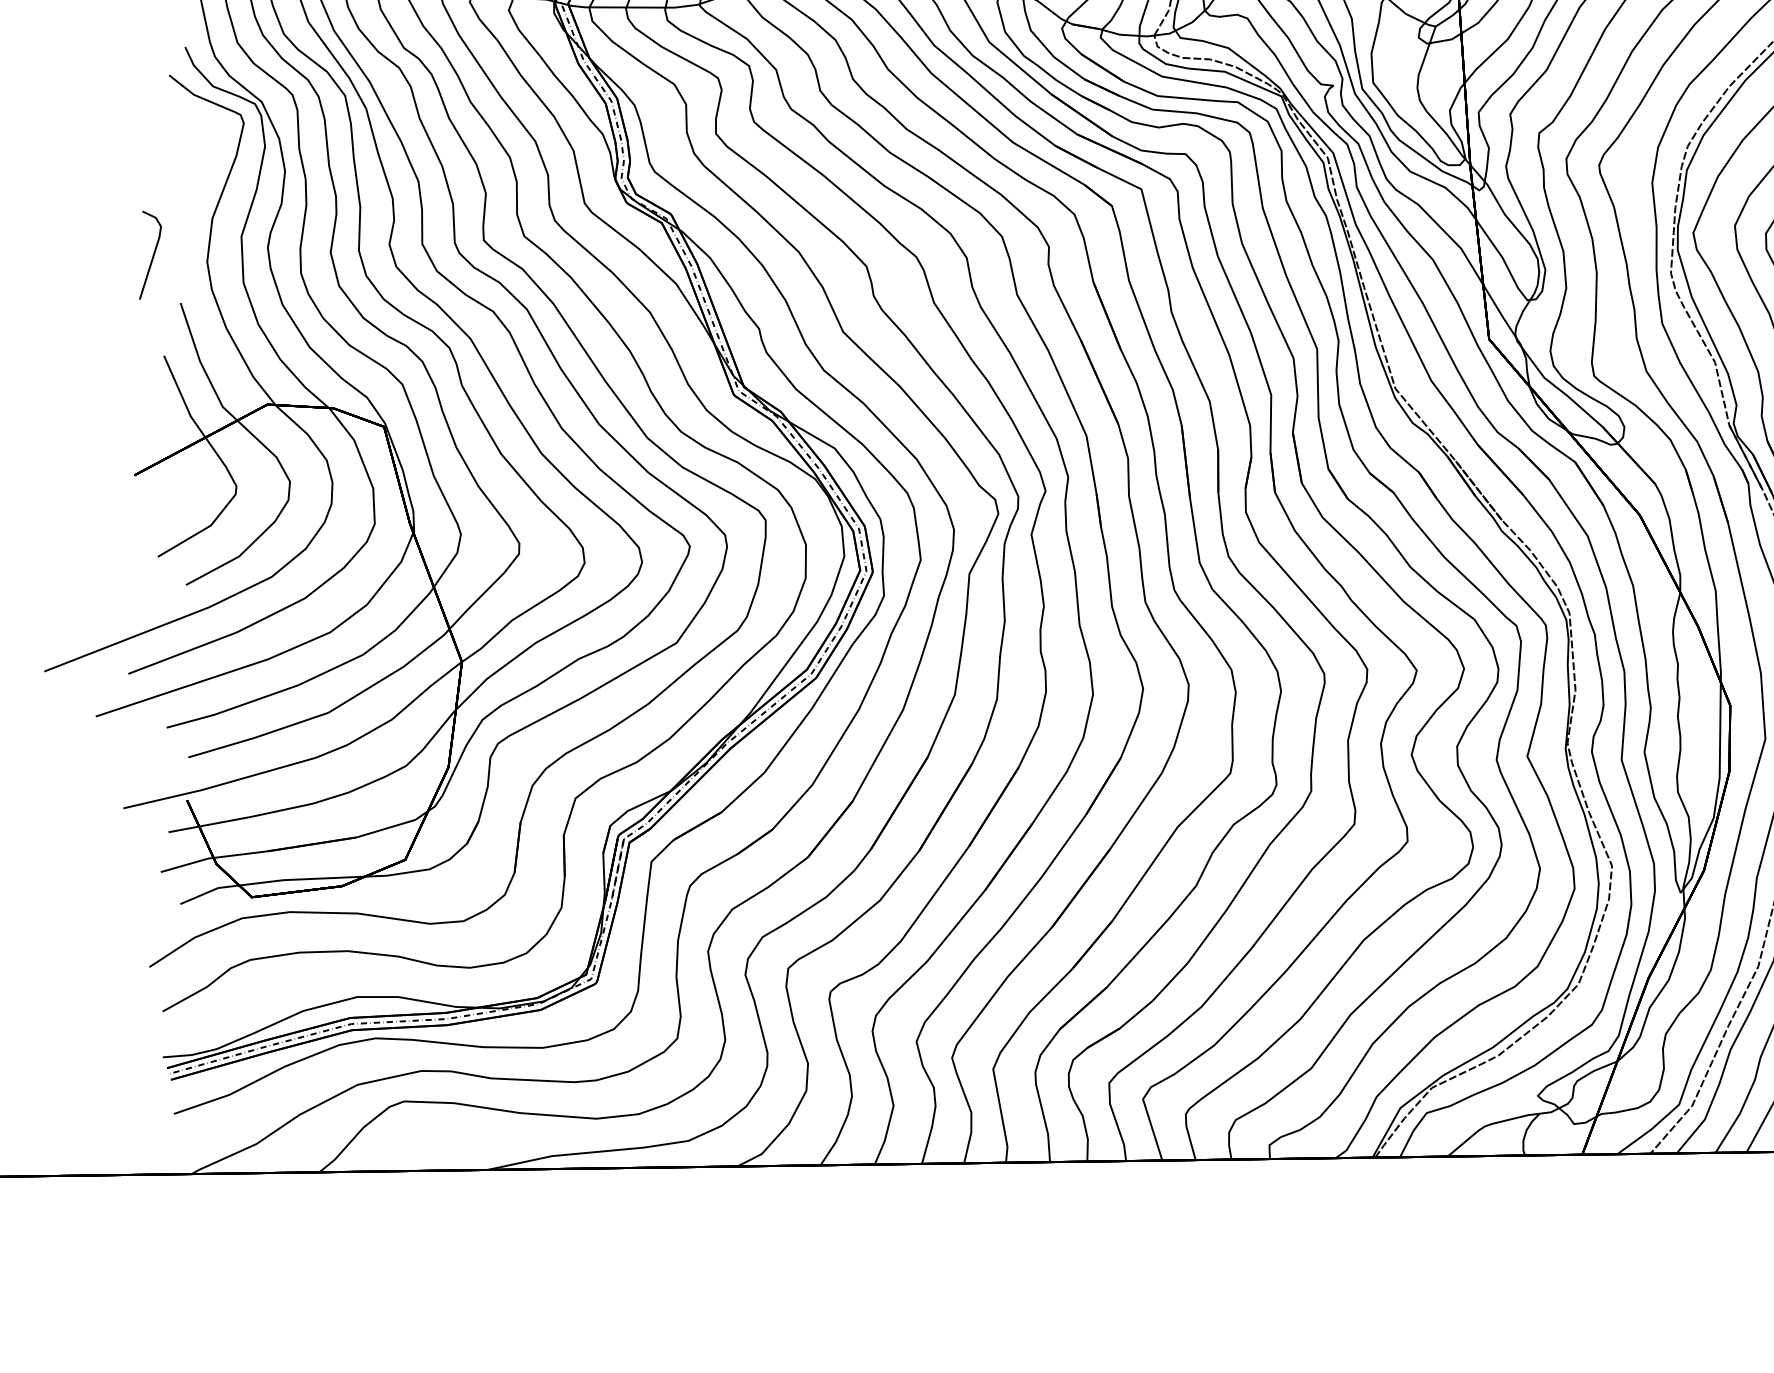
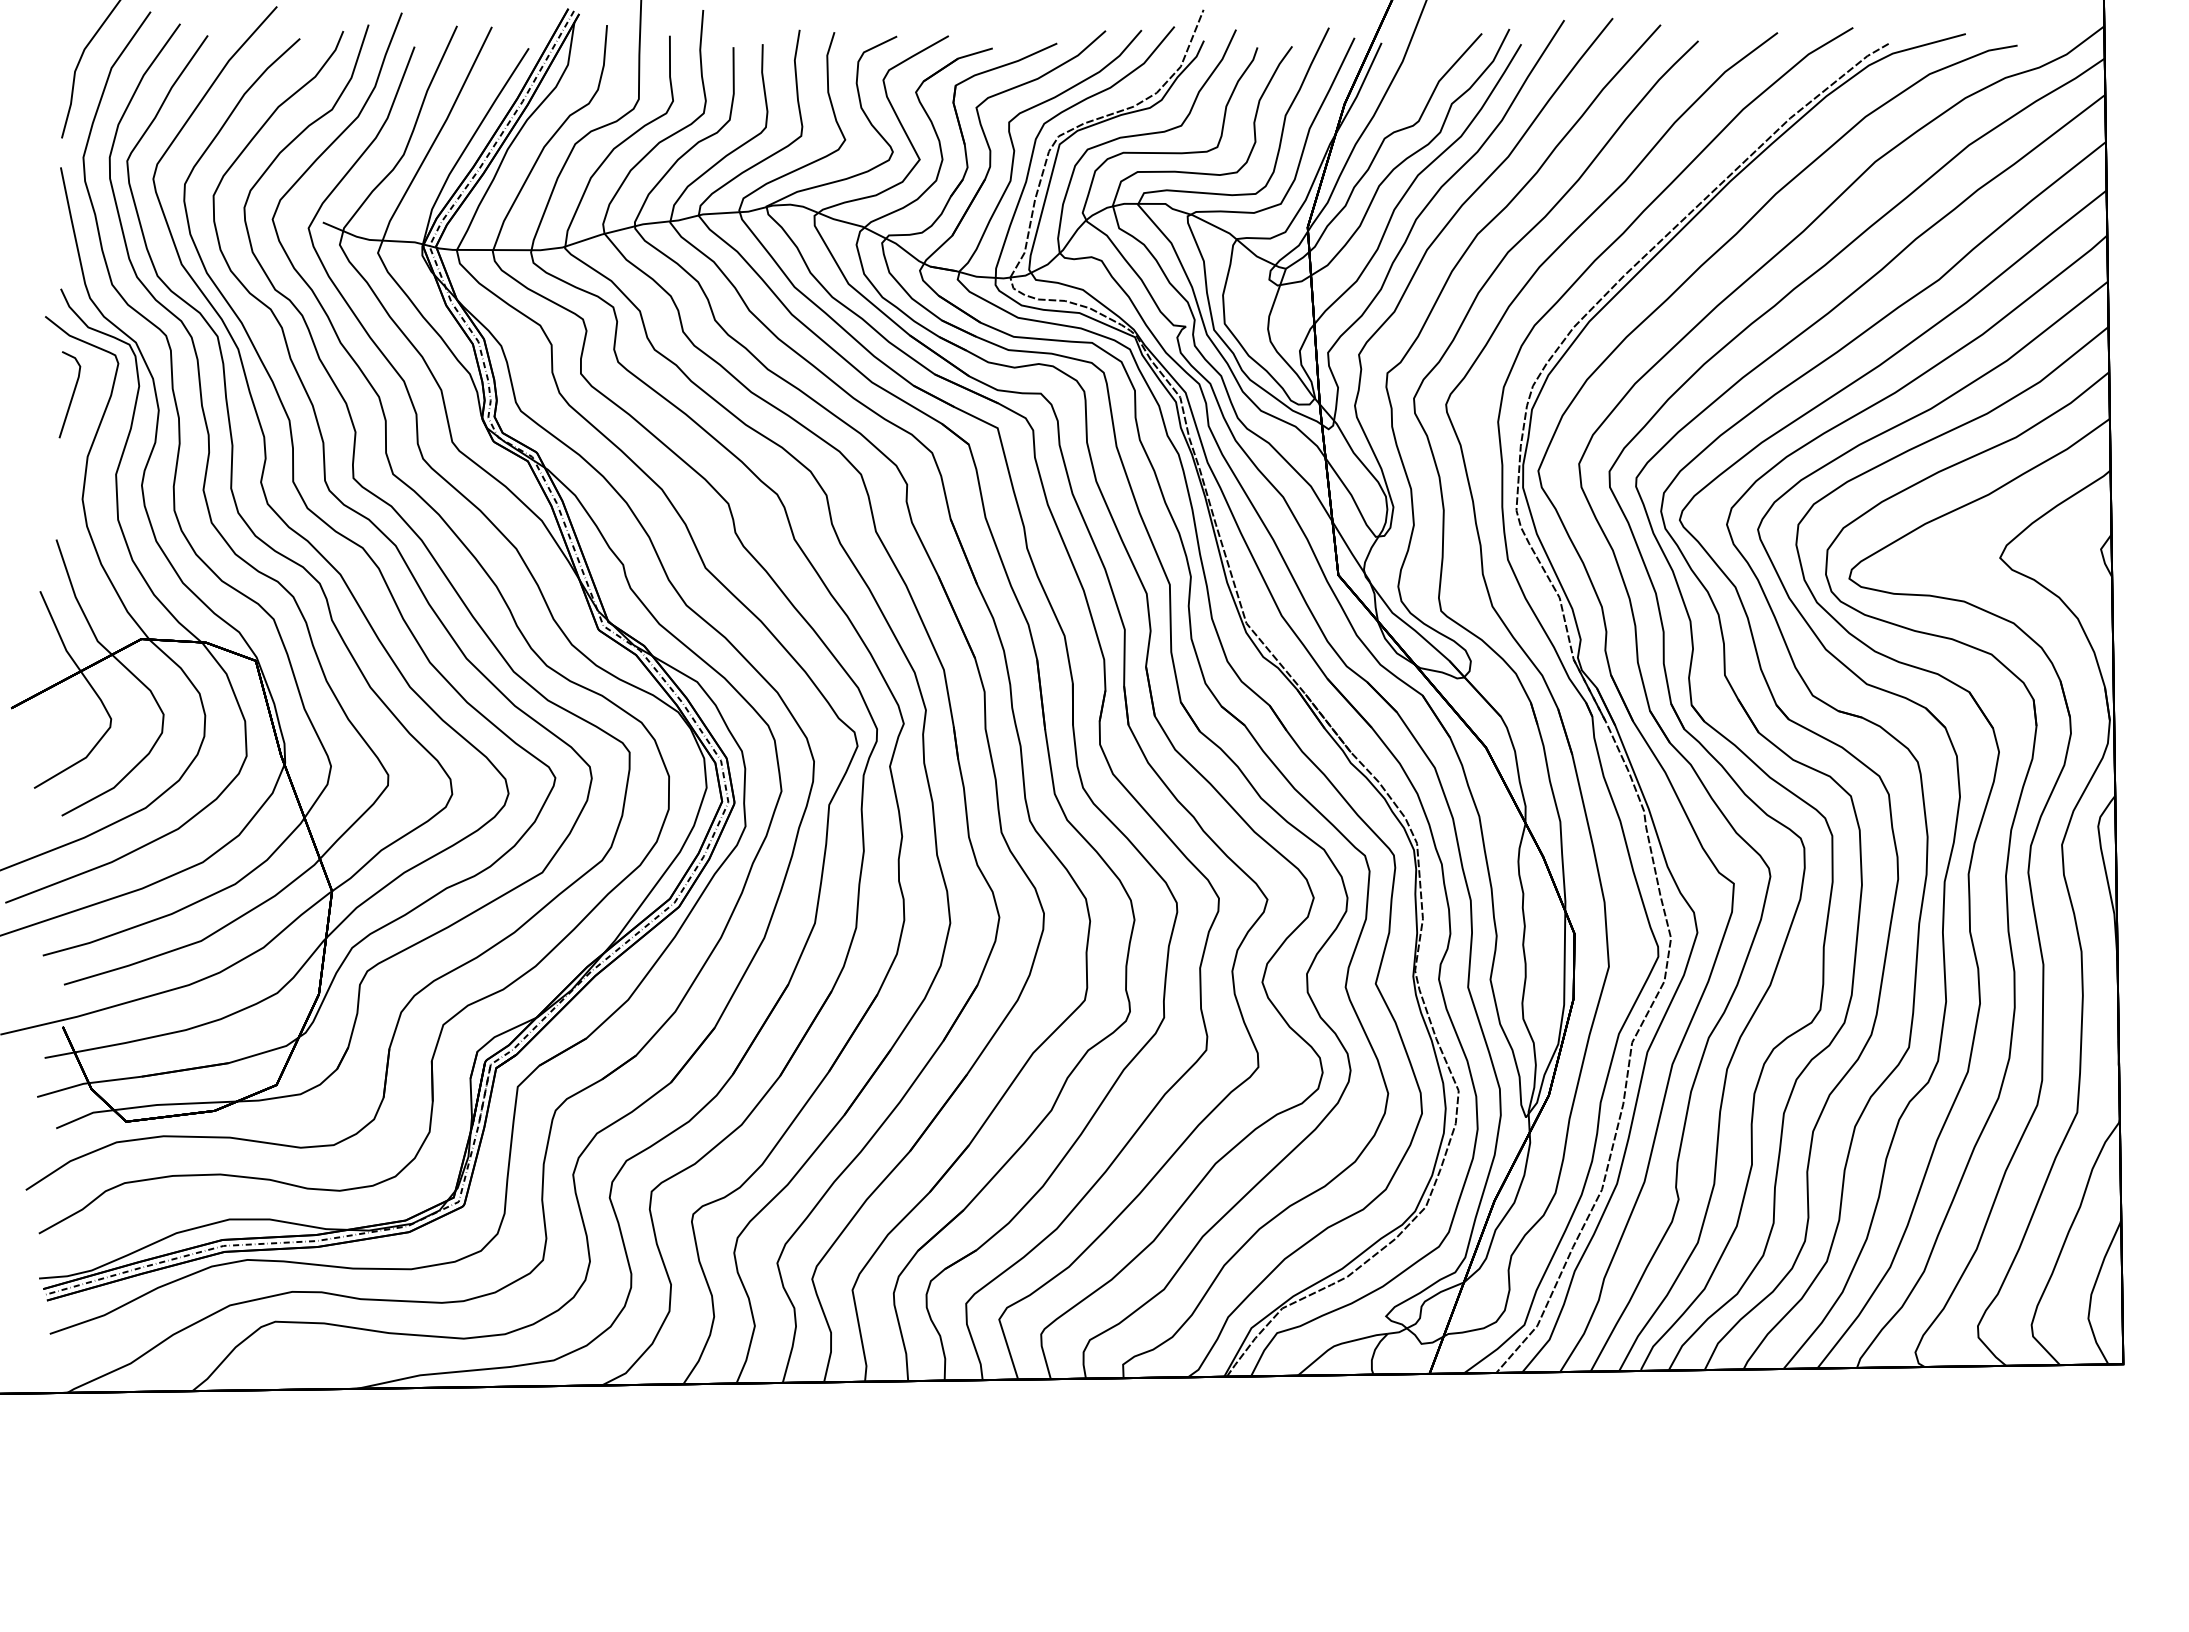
line: (152, 257) -> (71, 396), moved

